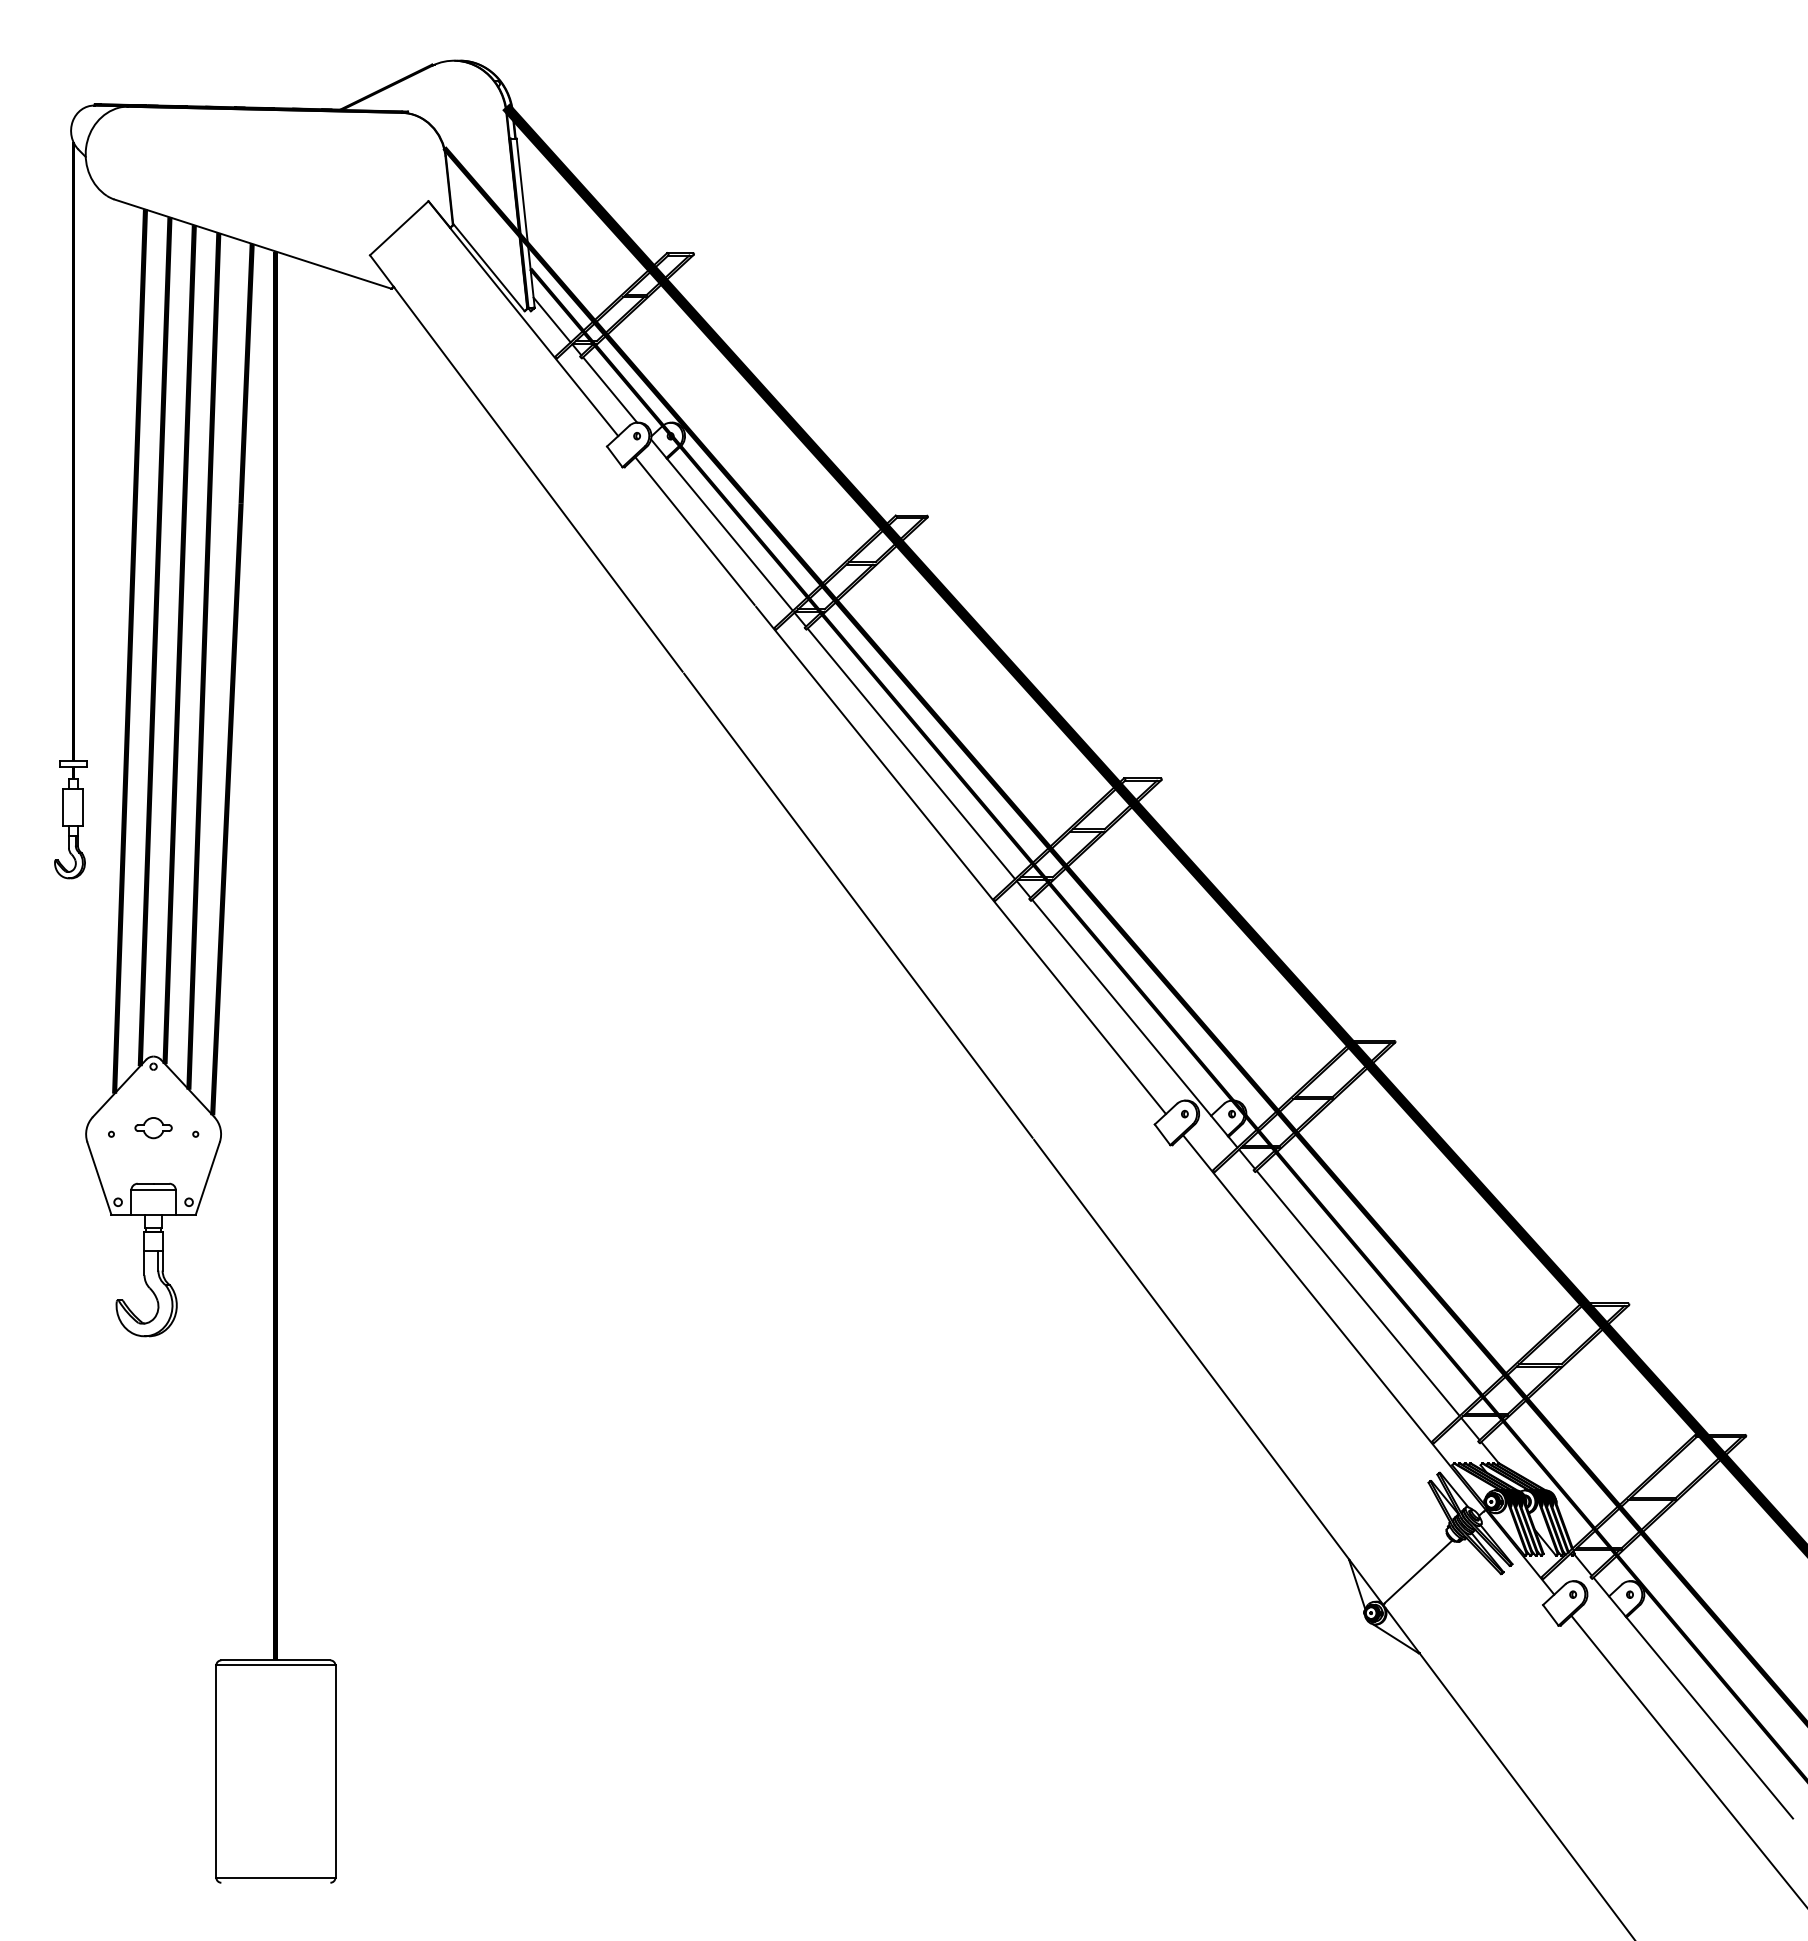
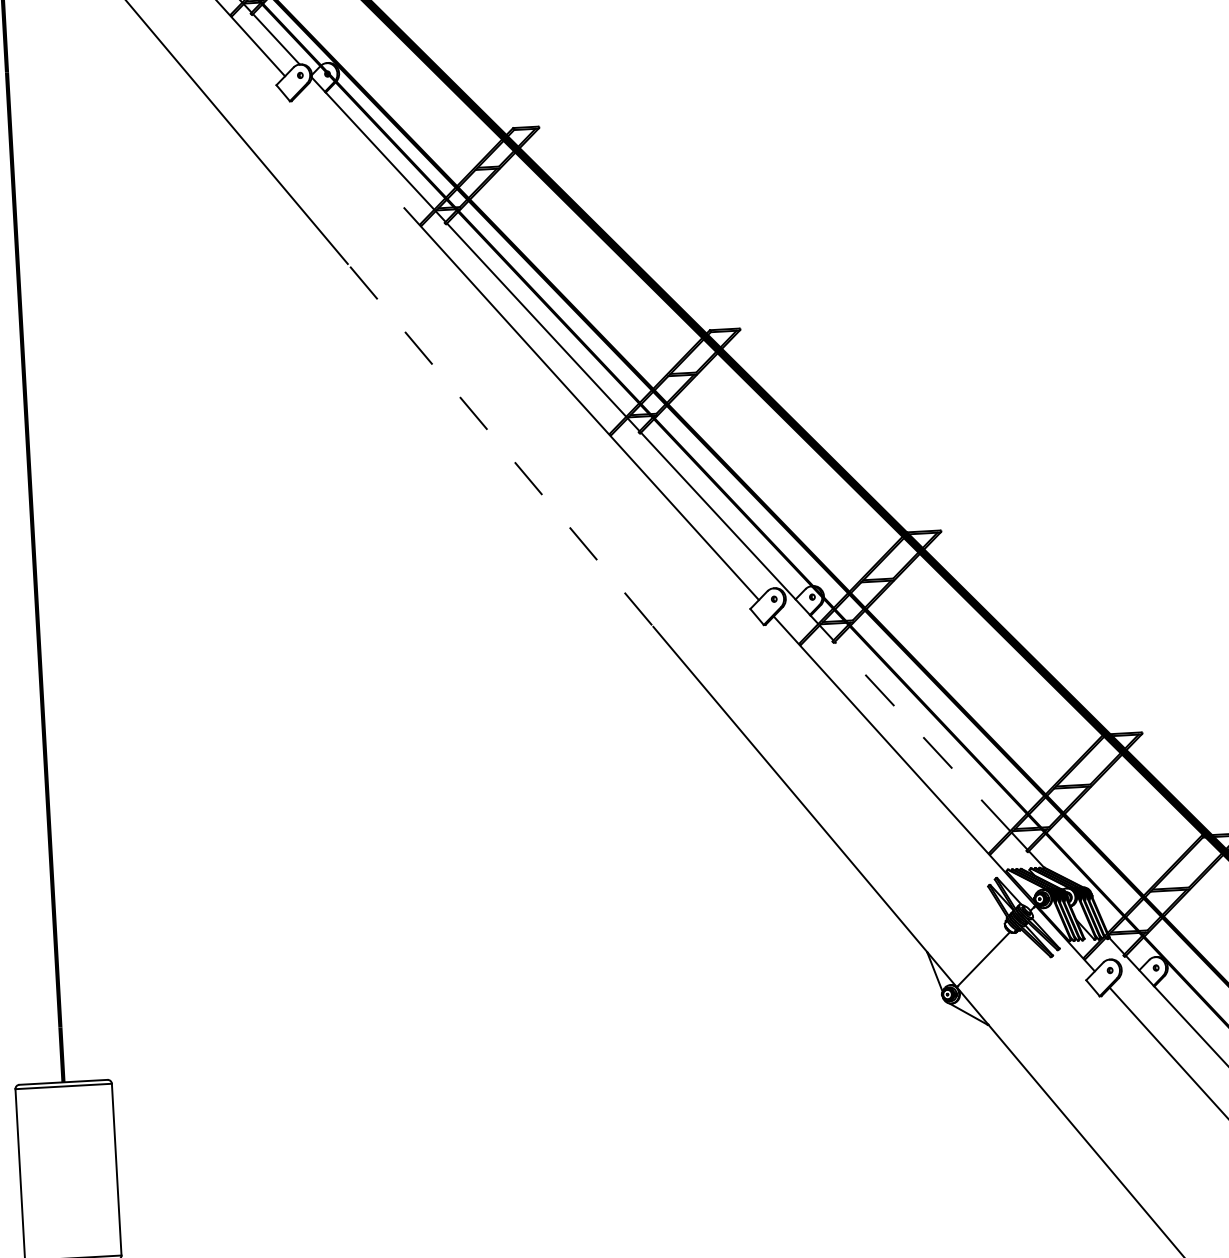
line: (694, 530) -> (351, 149), removed
line: (858, 905) -> (500, 445), solid -> dashed
line: (1357, 1293) -> (922, 736), solid -> dashed

